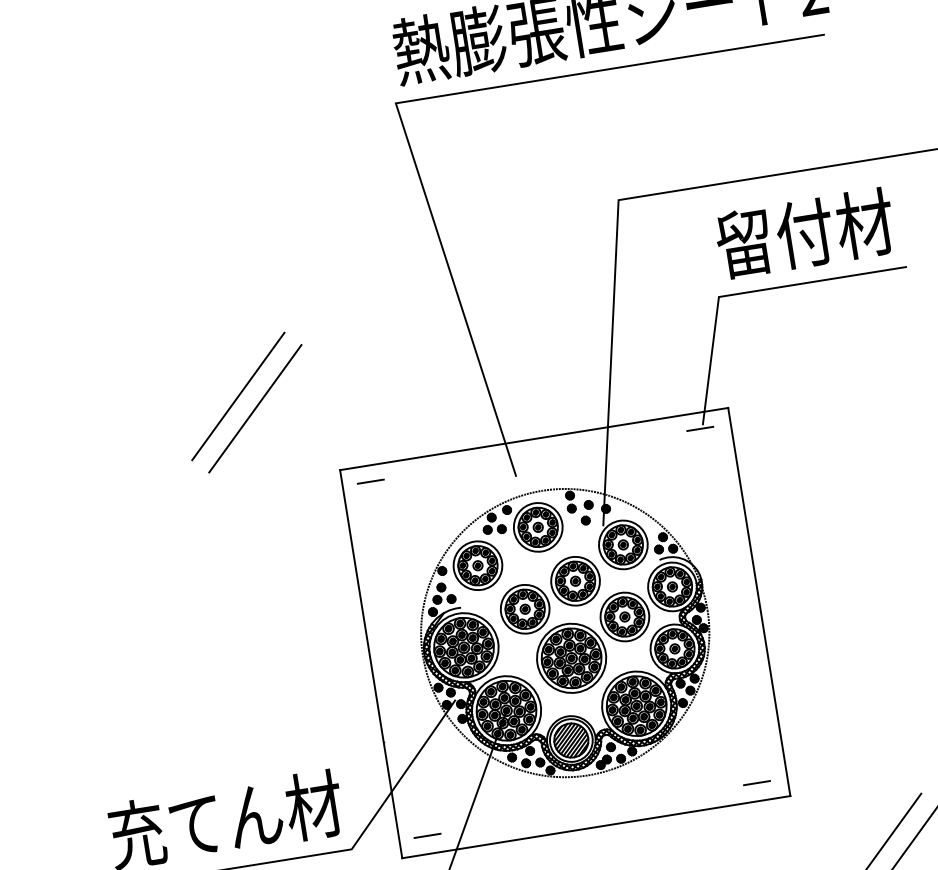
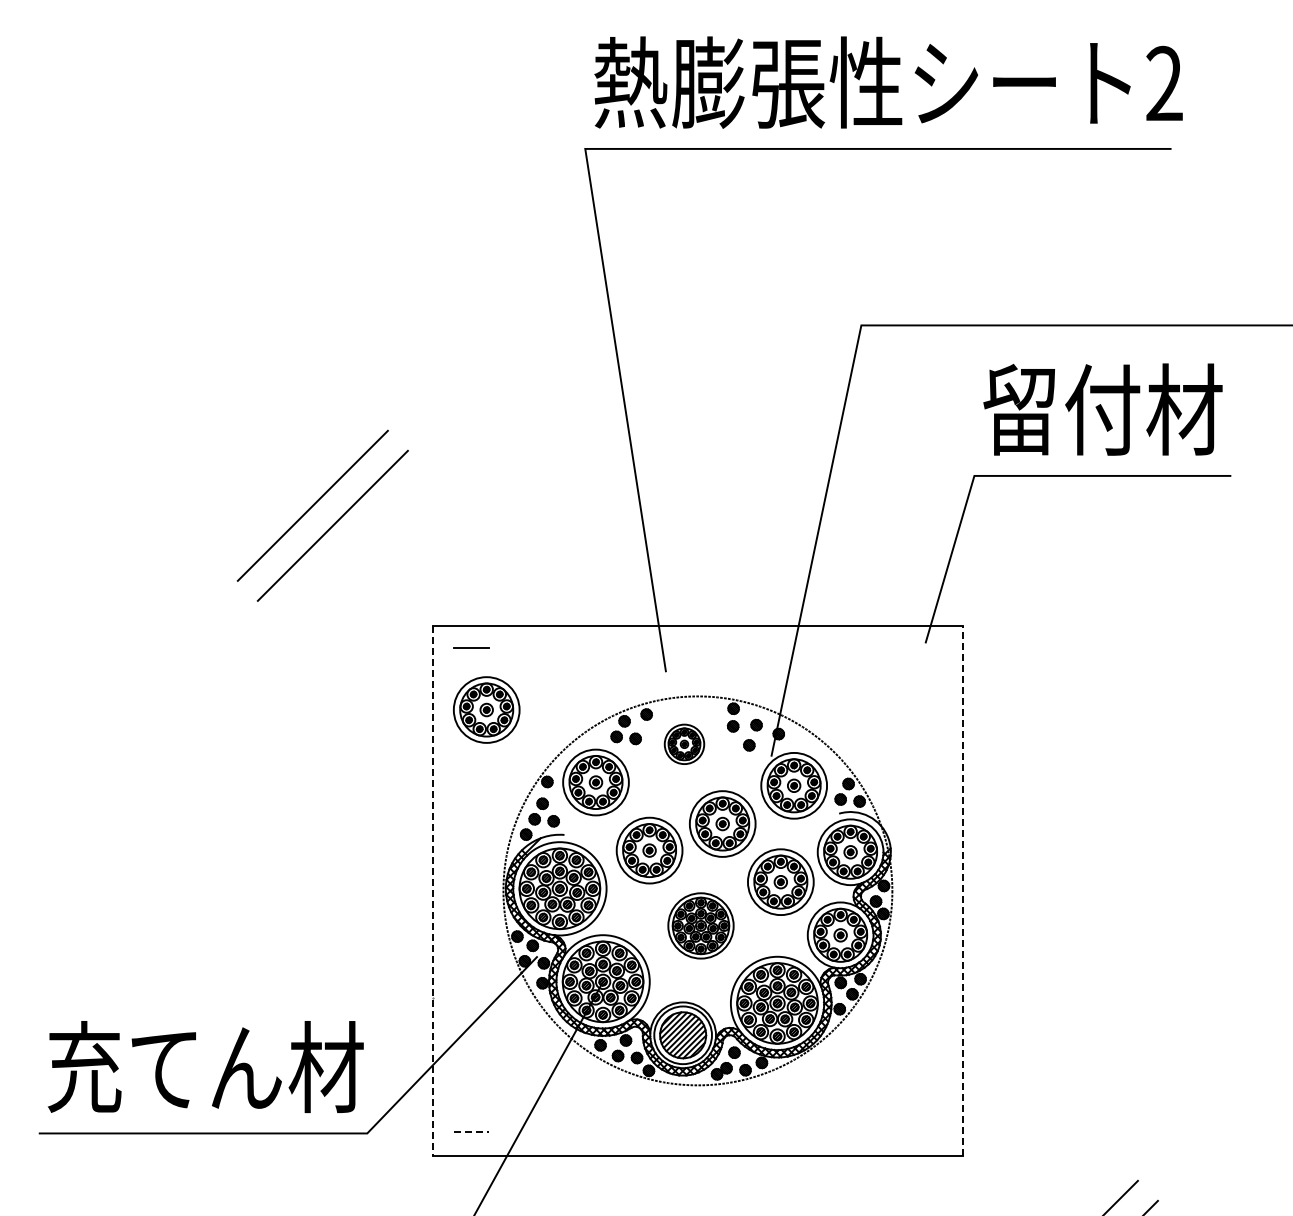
line: (700, 428) -> (921, 647), removed
part: (389, 525) -> (486, 709), added
part: (538, 527) -> (684, 744), size x0.6
line: (759, 601) -> (963, 890), solid -> dashed
part: (571, 658) -> (700, 925), size x0.7
line: (371, 664) -> (432, 891), solid -> dashed
line: (757, 782) -> (921, 1131), removed
line: (427, 835) -> (471, 1131), solid -> dashed

